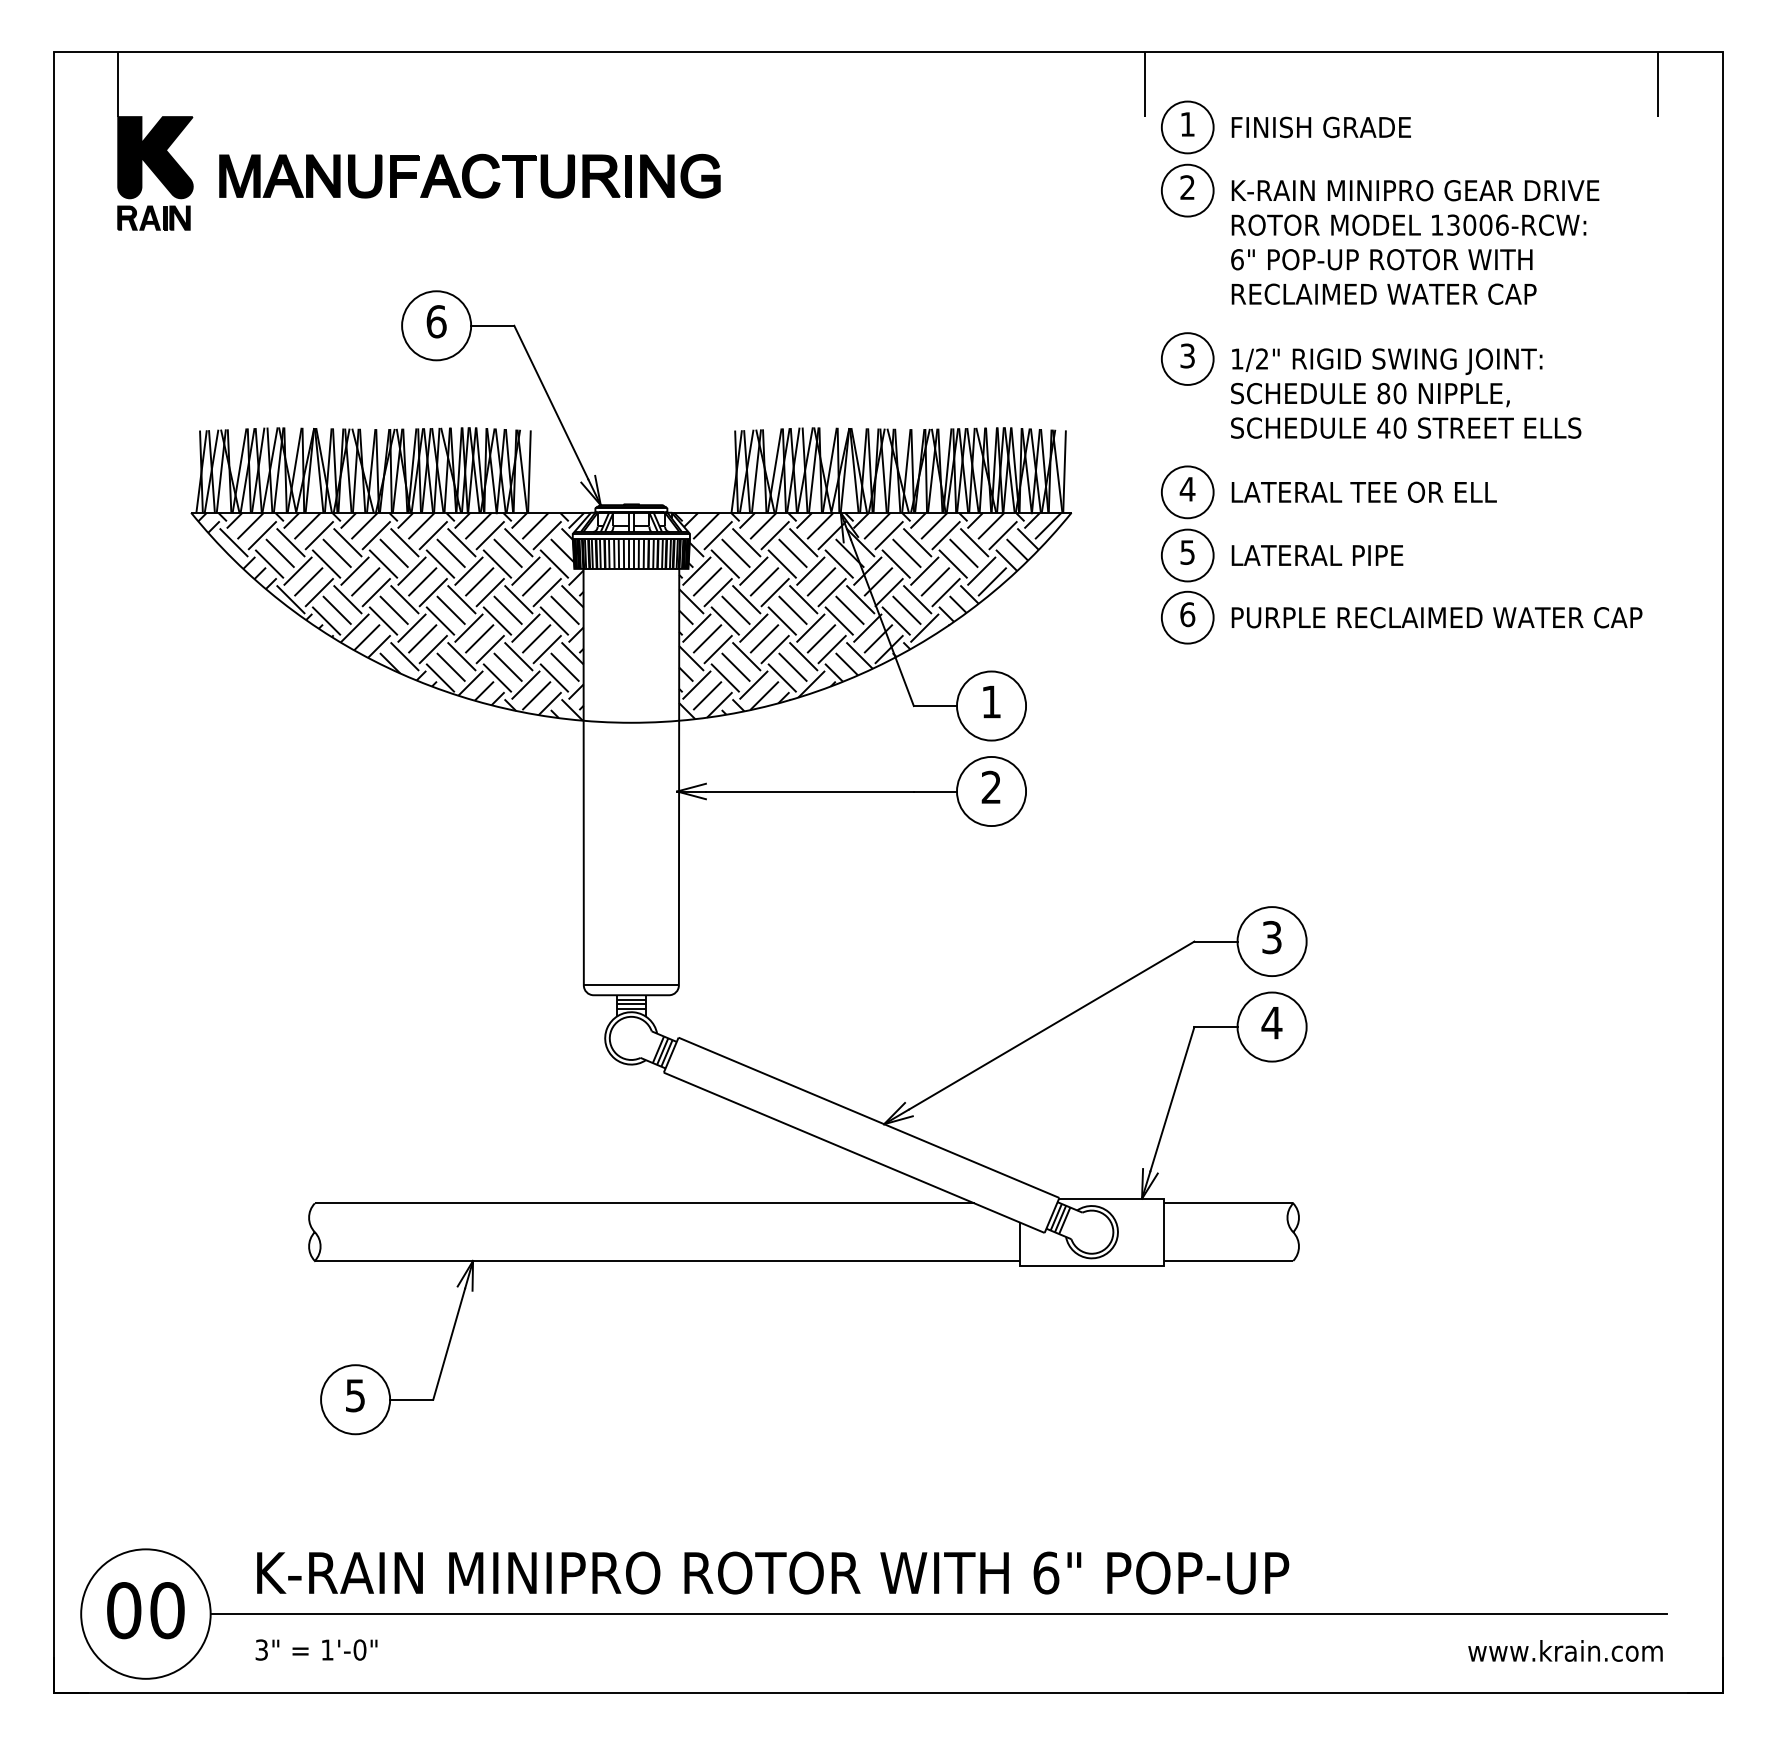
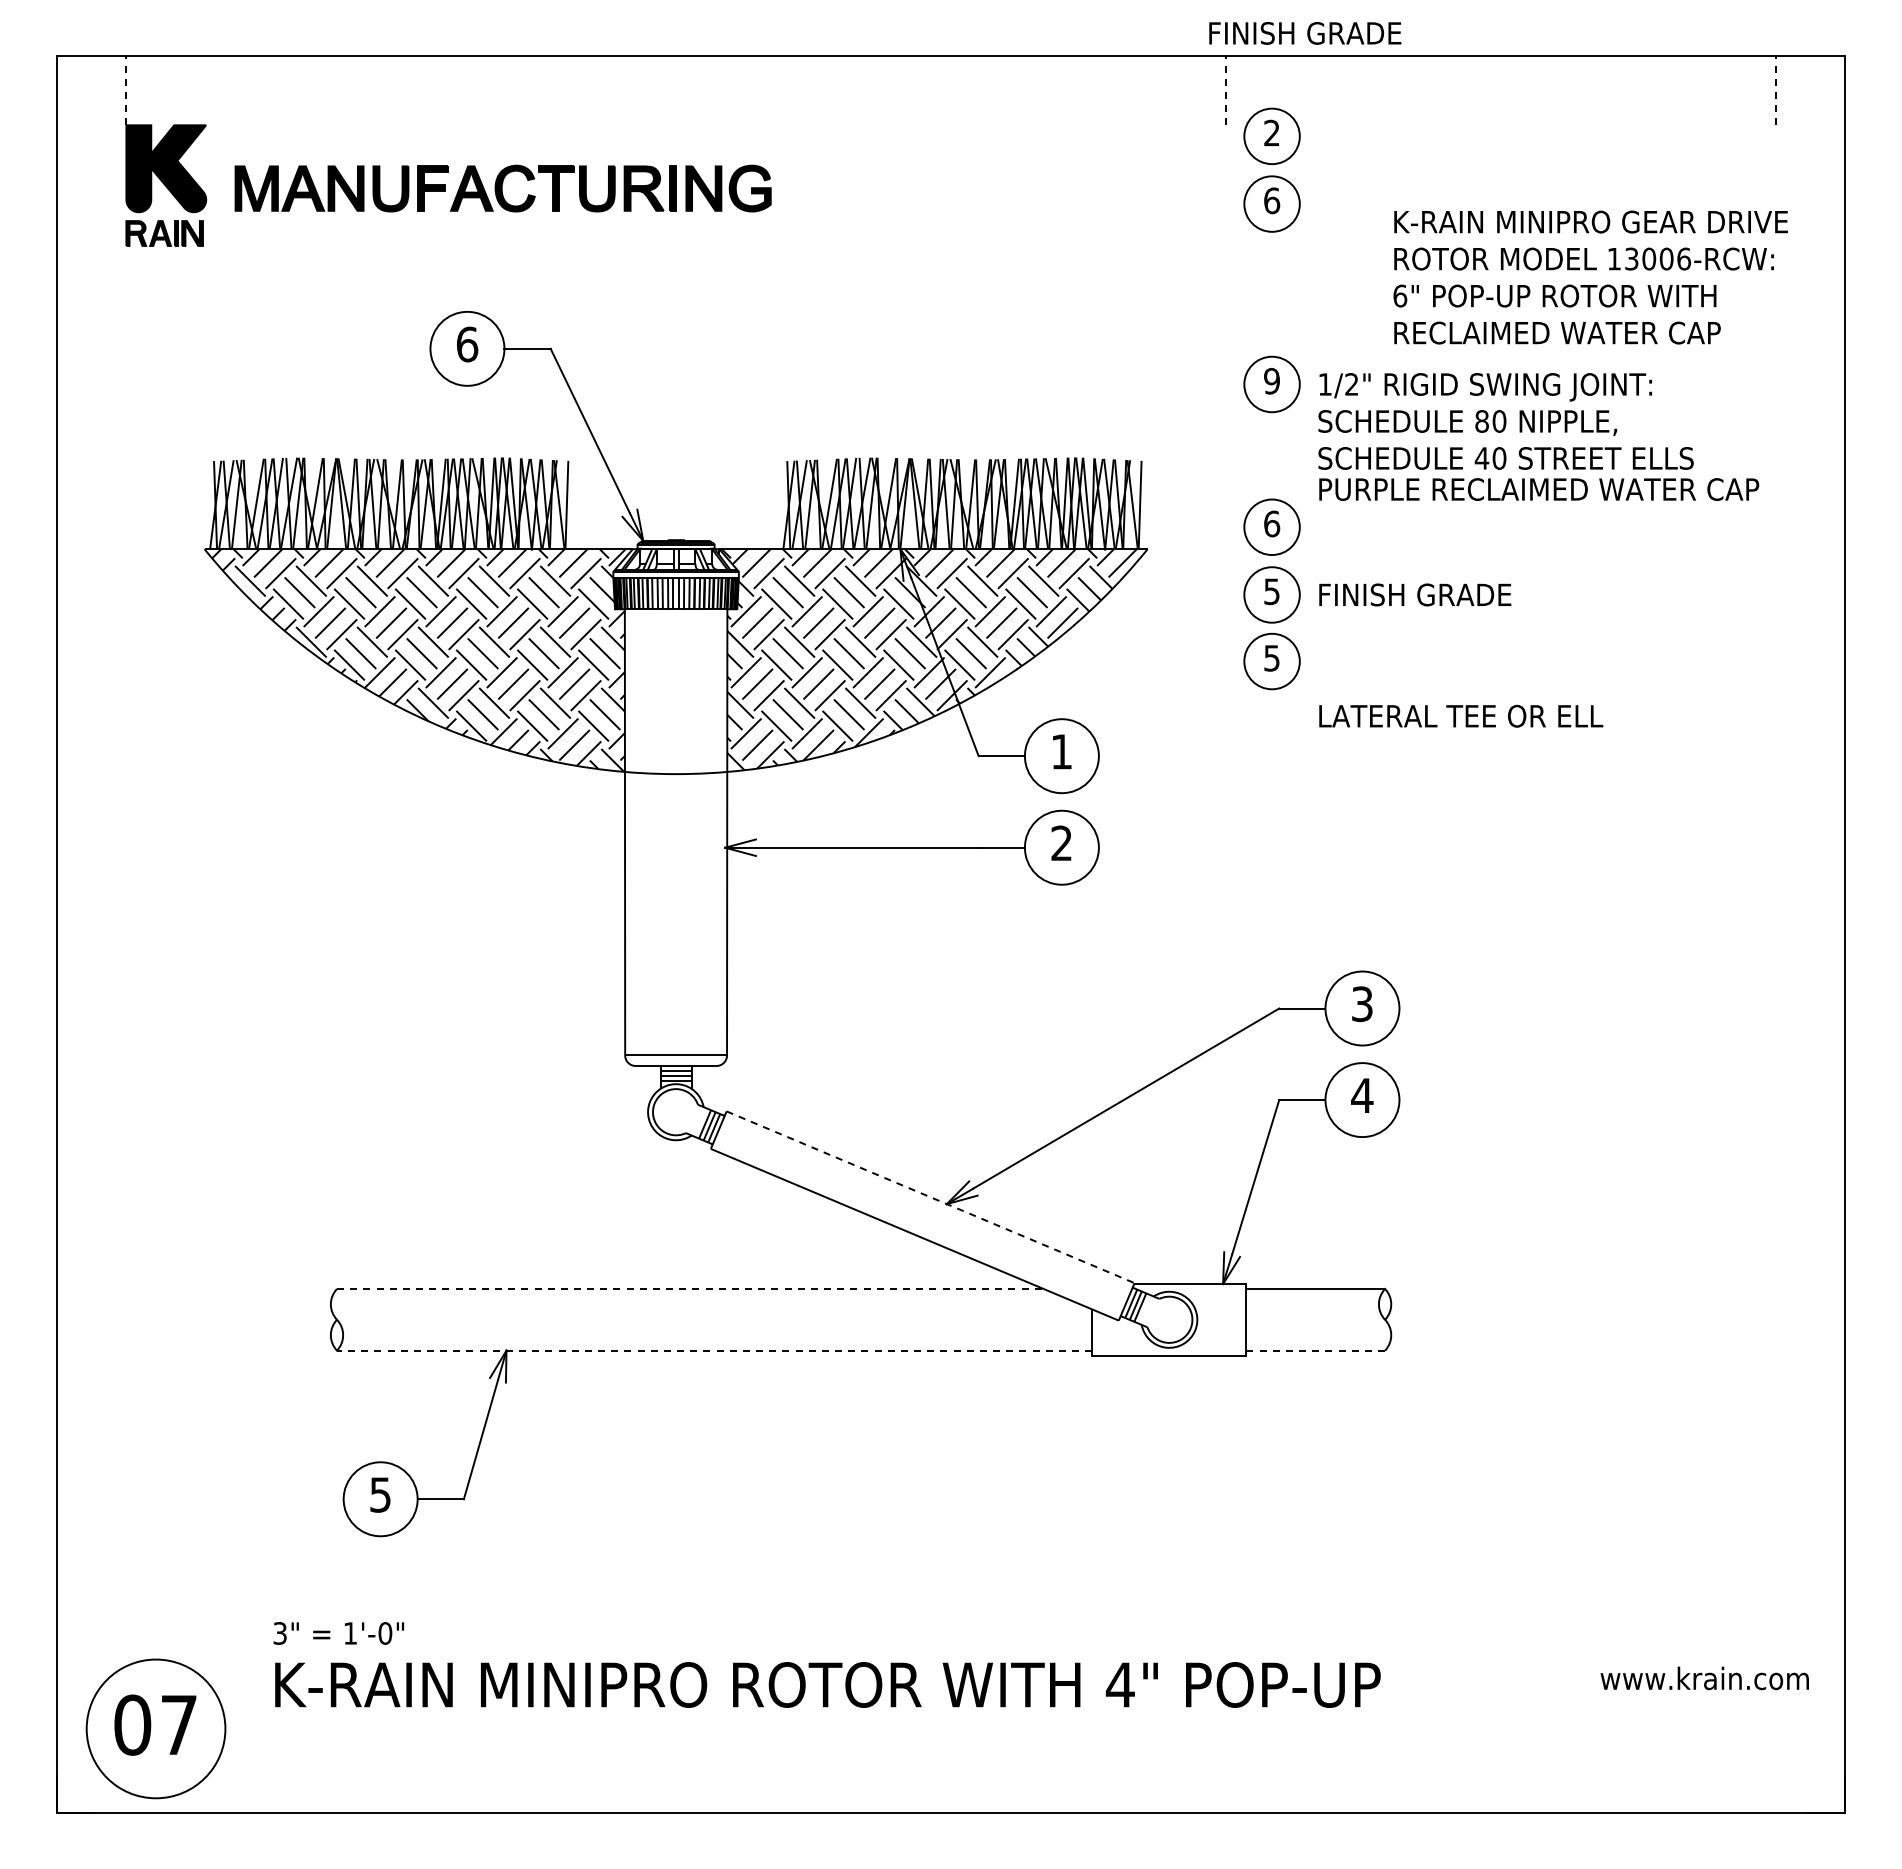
line: (118, 84) -> (126, 90), solid -> dashed
line: (1144, 84) -> (1225, 90), solid -> dashed
line: (1657, 84) -> (1775, 90), solid -> dashed
text: (1187, 123) -> (1271, 132), 1 -> 2
text: (1321, 127) -> (1305, 33), moved
text: (1188, 187) -> (1272, 200), 2 -> 6
text: (1414, 242) -> (1590, 277), moved
text: (1187, 356) -> (1271, 381), 3 -> 9
text: (1187, 488) -> (1271, 523), 4 -> 6
text: (1364, 491) -> (1461, 715), moved
text: (1322, 555) -> (1416, 594), LATERAL PIPE -> FINISH GRADE
text: (1188, 614) -> (1272, 658), 6 -> 5
text: (1437, 617) -> (1539, 489), moved
line: (869, 1118) -> (931, 1197), solid -> dashed
line: (644, 1202) -> (690, 1288), solid -> dashed
line: (667, 1260) -> (714, 1350), solid -> dashed
line: (1229, 1260) -> (1316, 1350), solid -> dashed
text: (1045, 1572) -> (1119, 1684), 6" -> 4"
text: (167, 1609) -> (179, 1724), 00 -> 07
line: (938, 1613) -> (1005, 1728), removed
text: (316, 1650) -> (338, 1633), moved
text: (1565, 1651) -> (1704, 1678), moved

